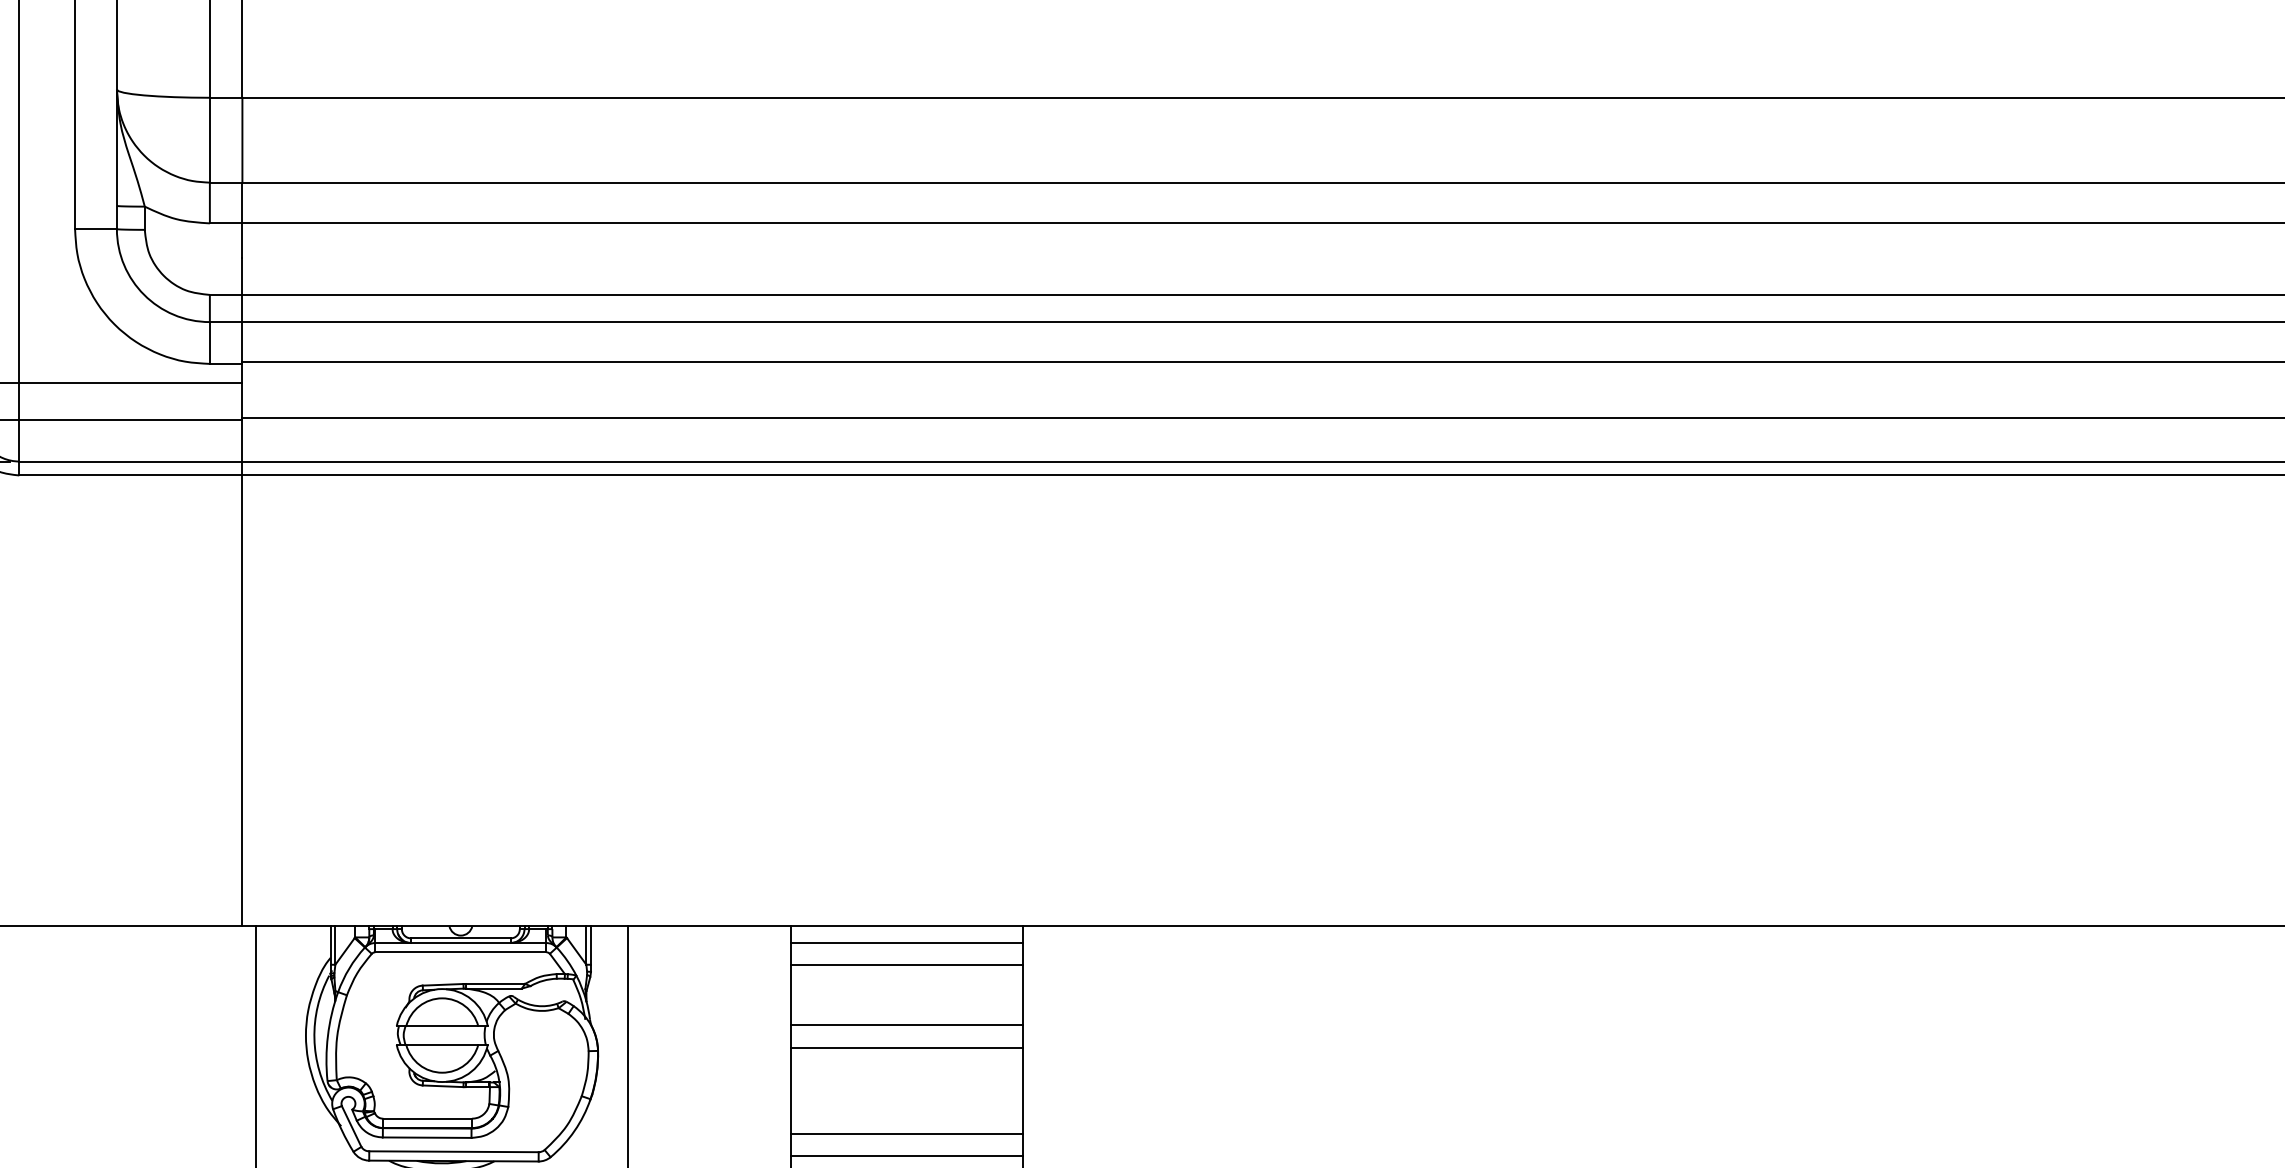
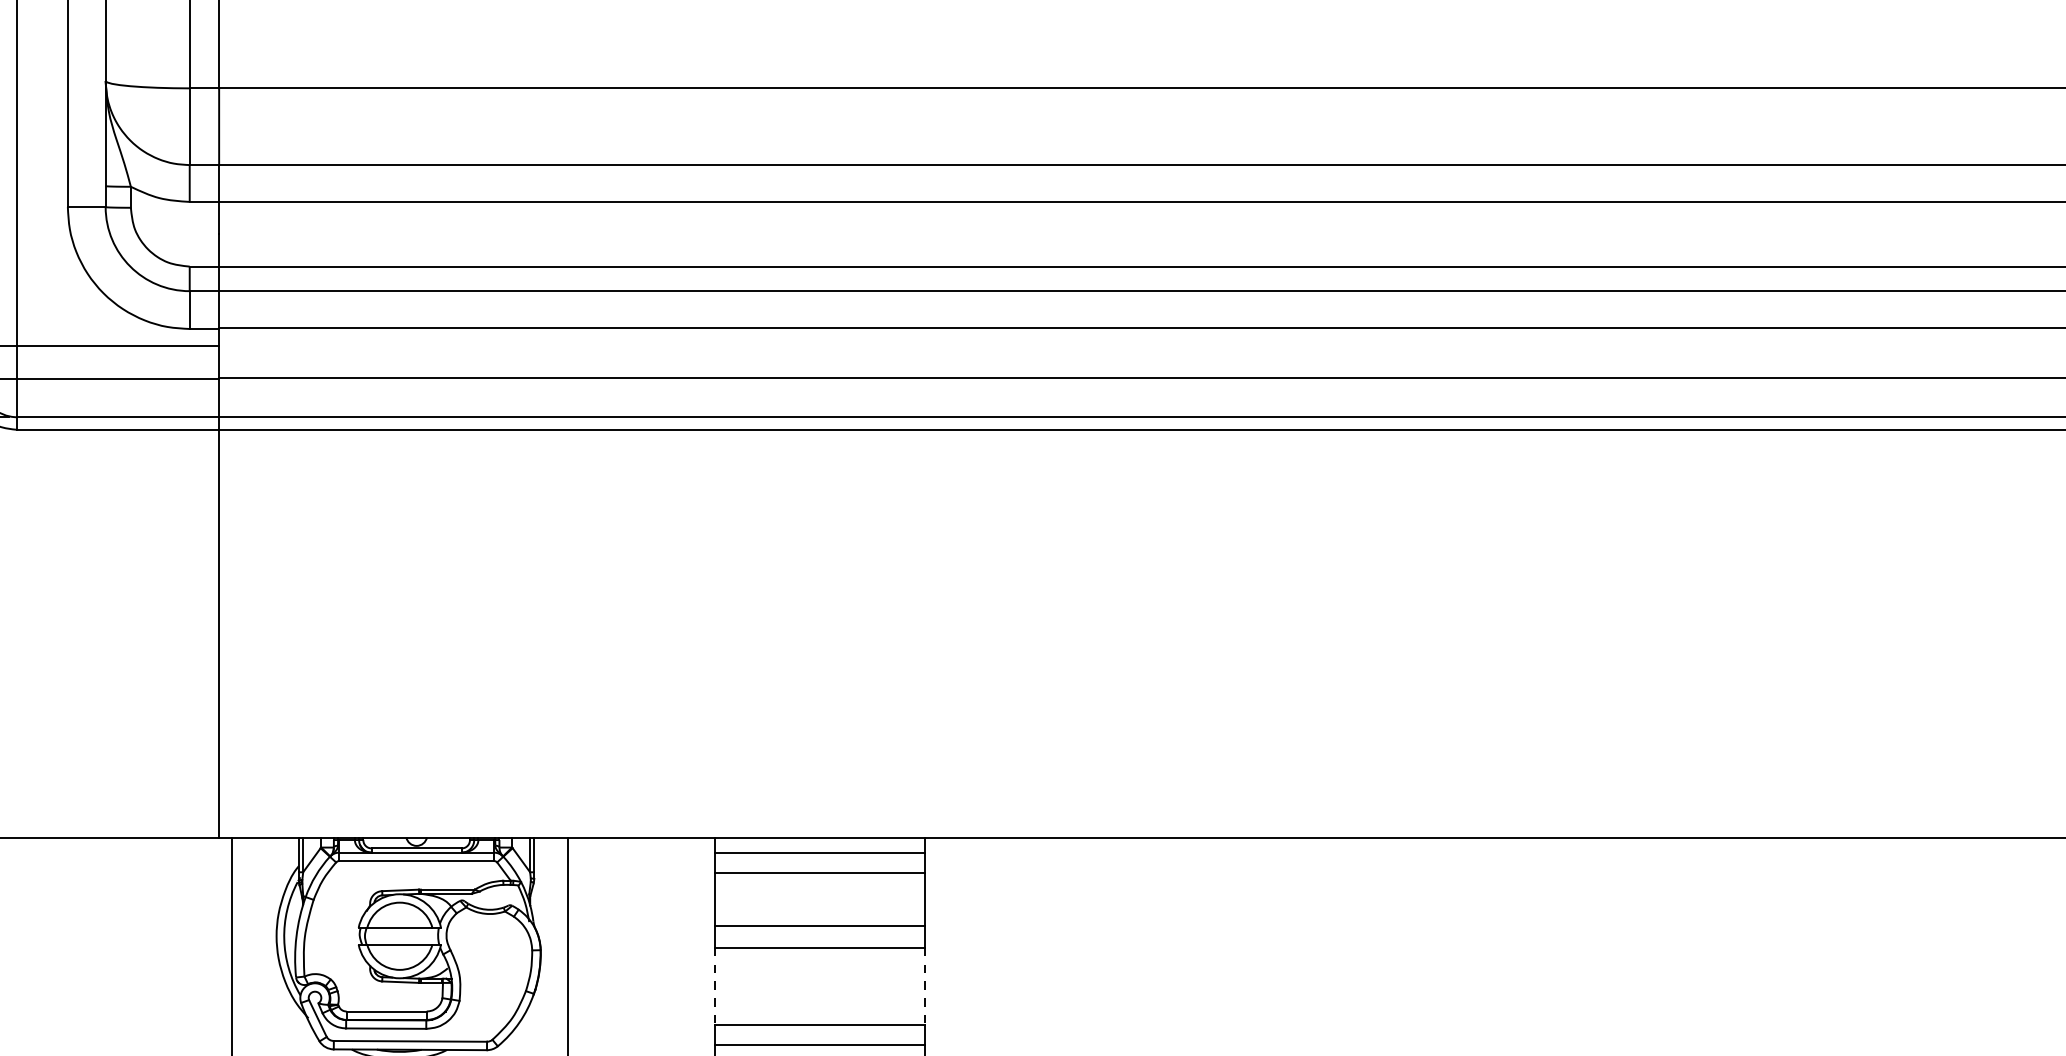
line: (790, 1091) -> (714, 986), solid -> dashed
line: (1023, 1091) -> (925, 986), solid -> dashed

